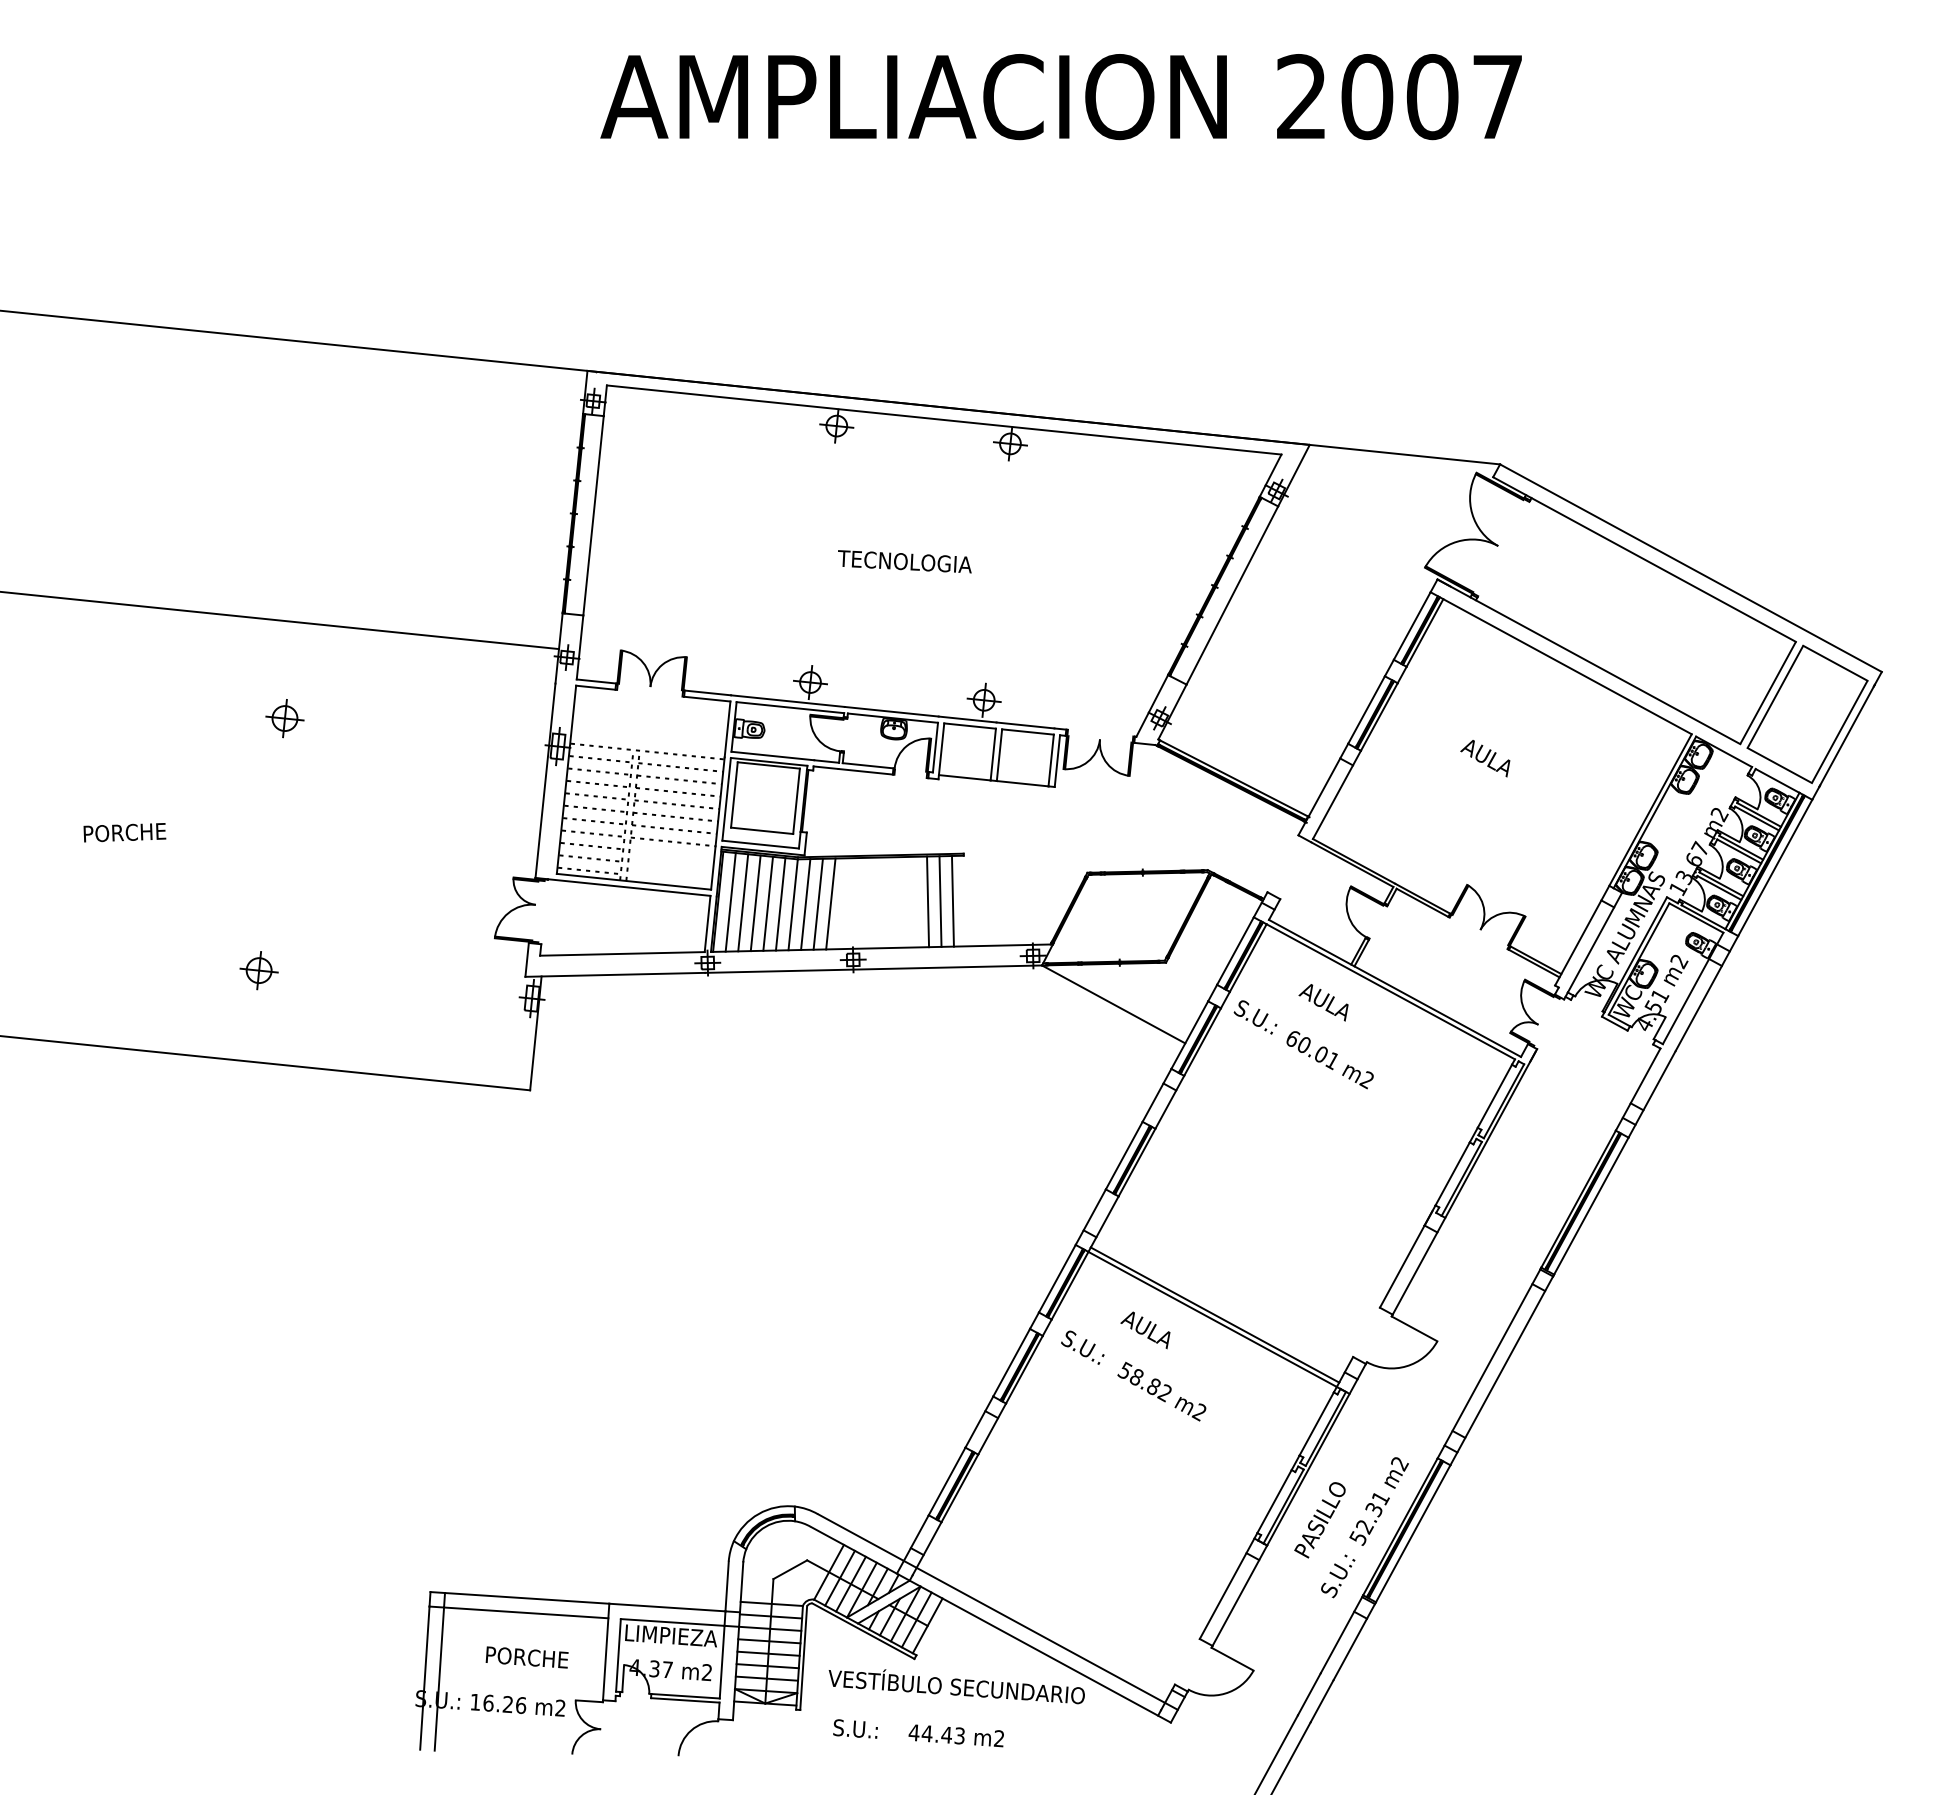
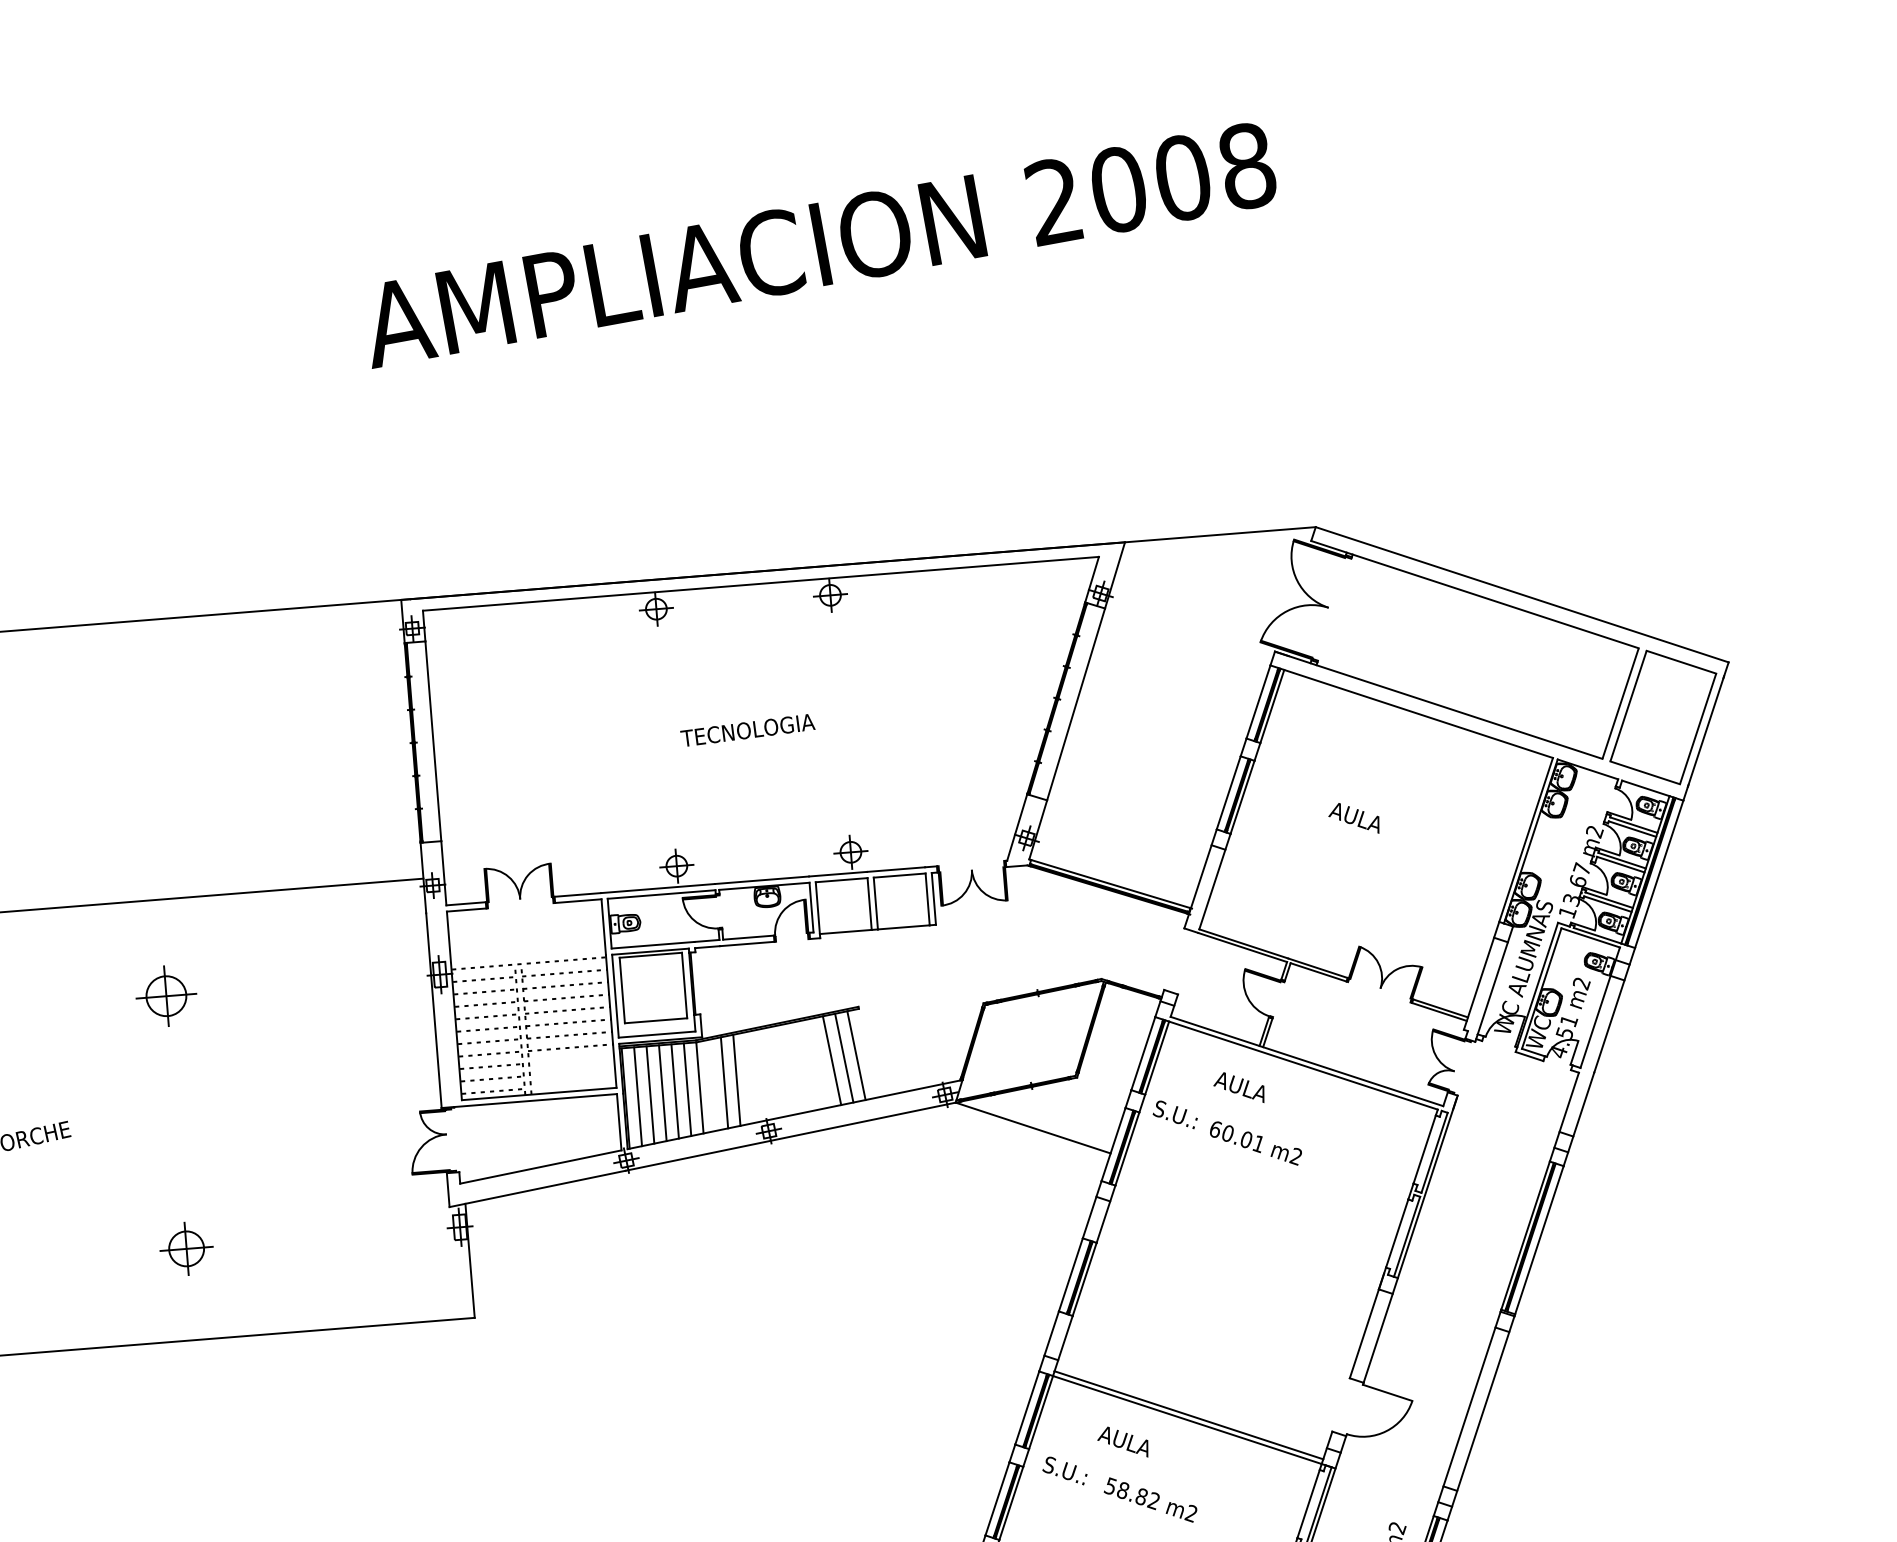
text: (1497, 97) -> (1246, 166), 2007 -> 2008
part: (284, 718) -> (165, 996), size x1.6
line: (805, 904) -> (712, 1085), removed
part: (258, 970) -> (185, 1249), size x1.4

